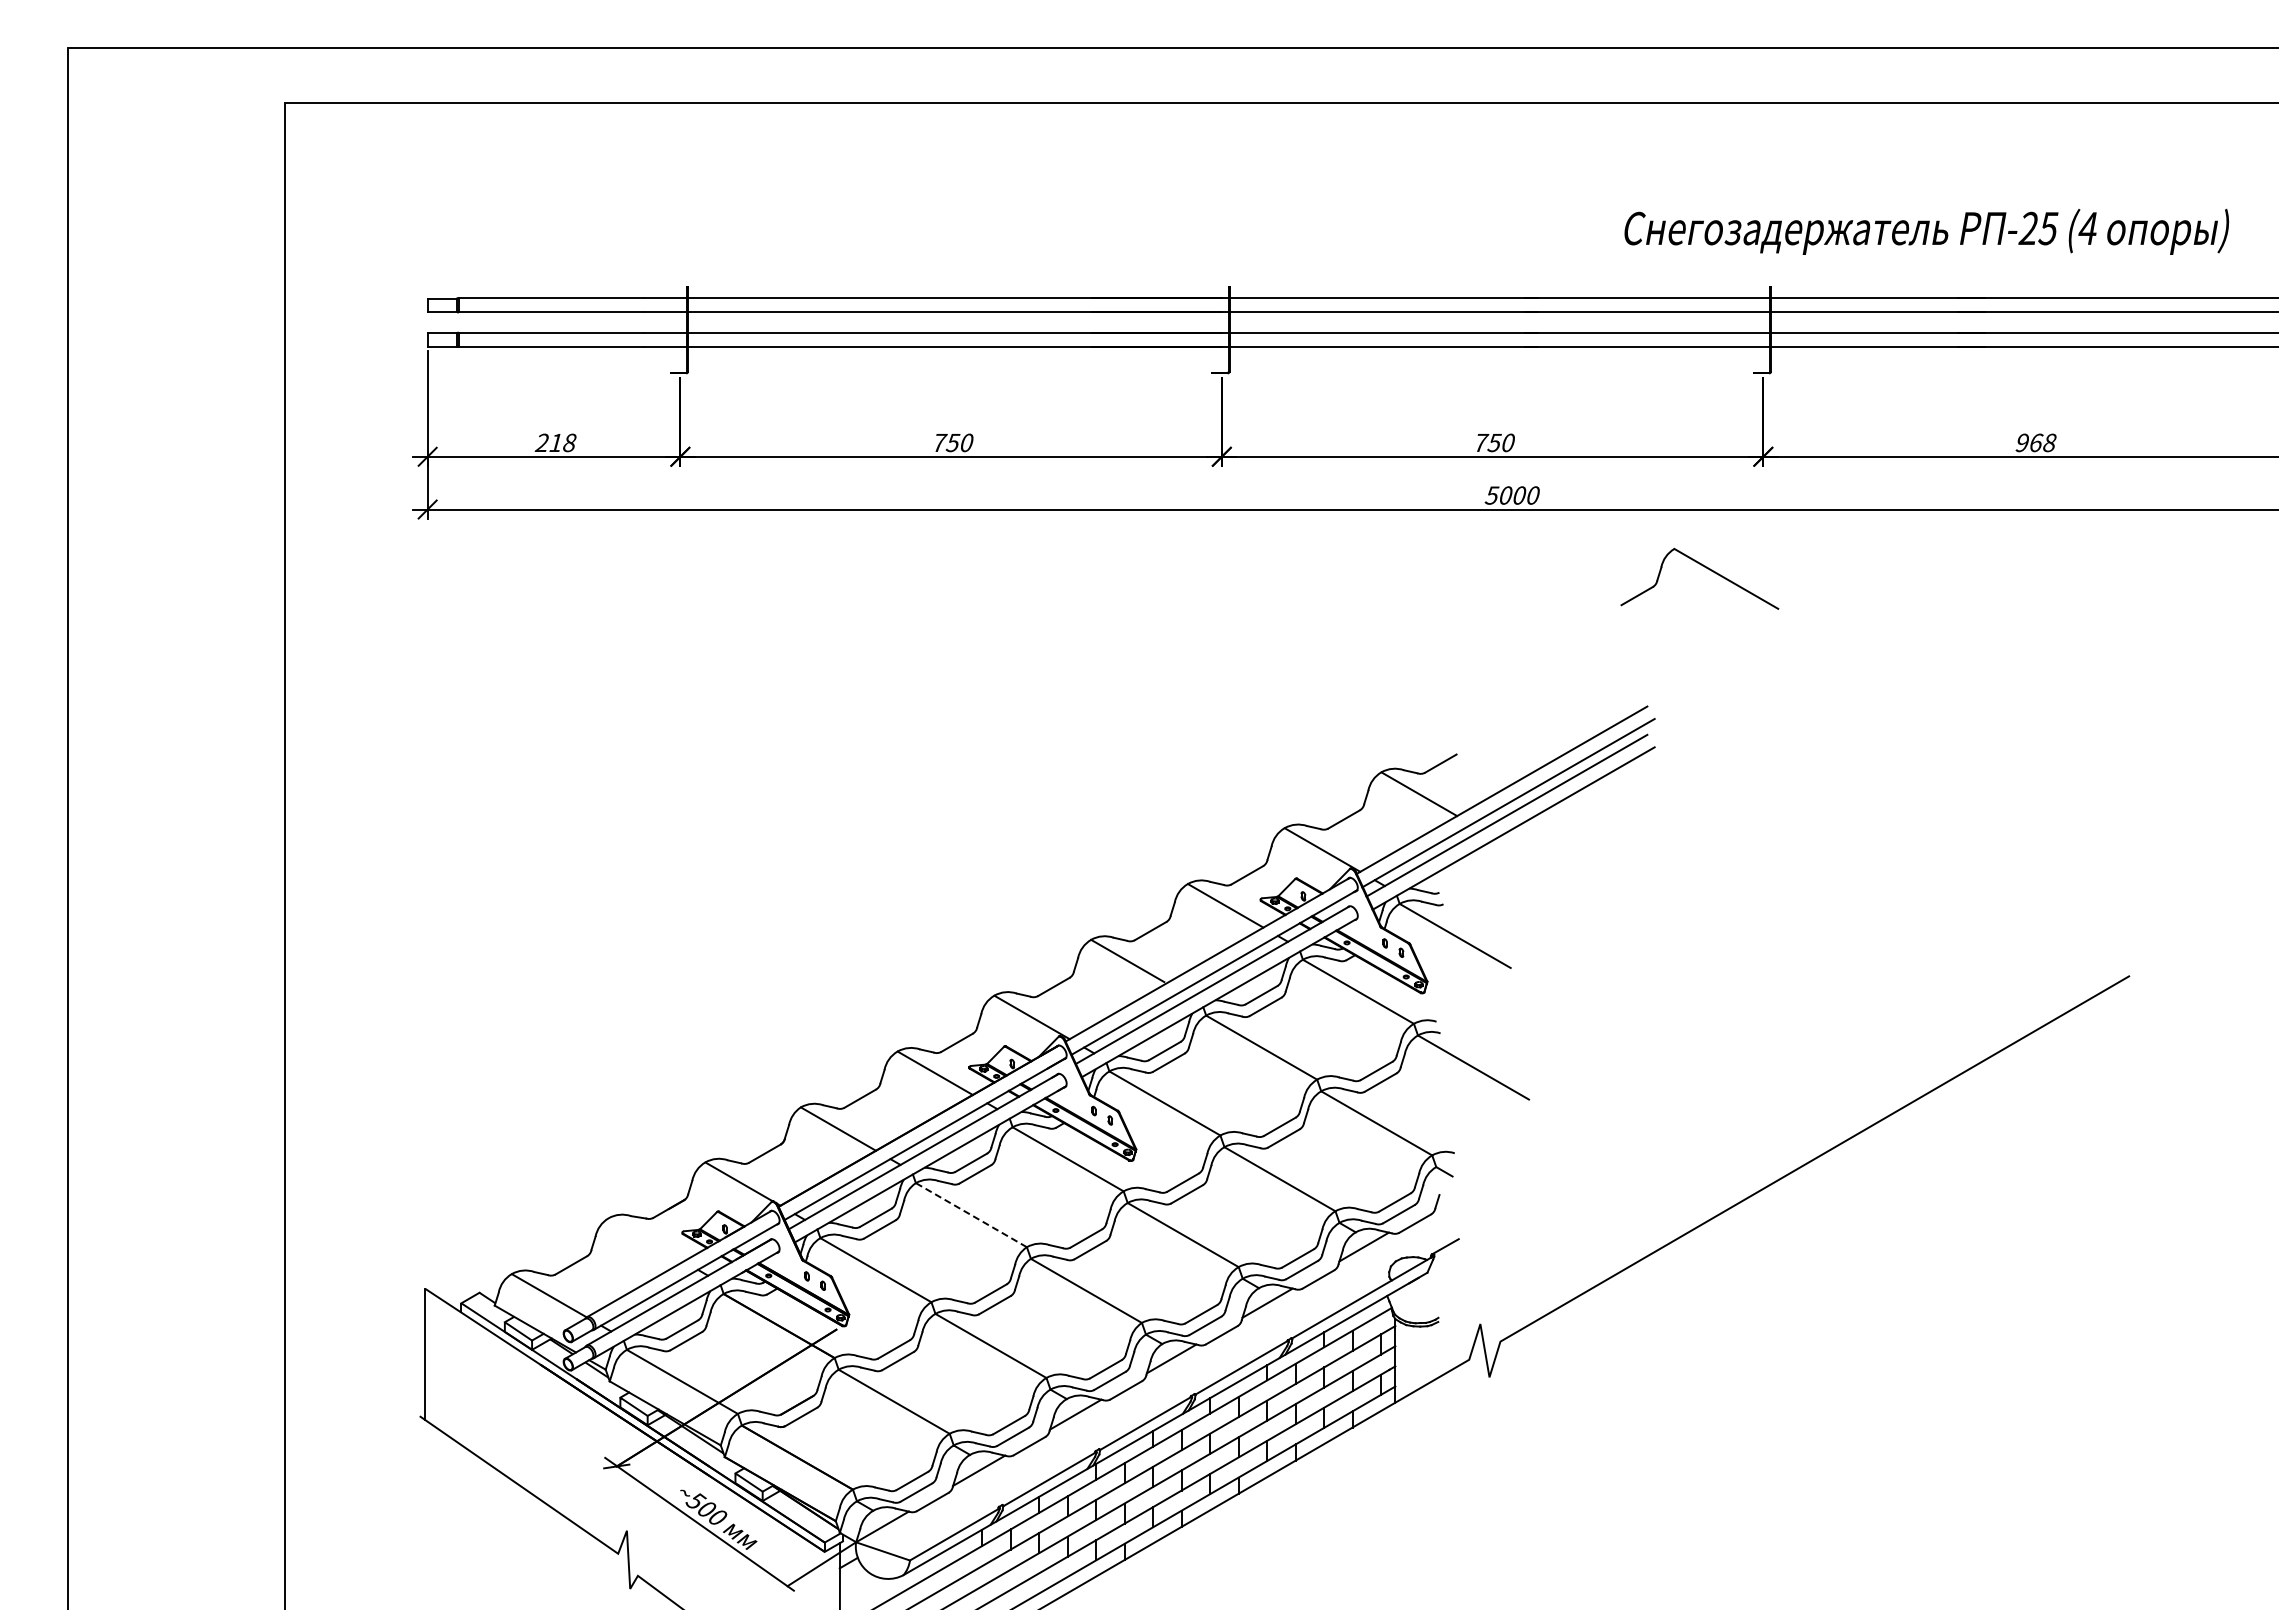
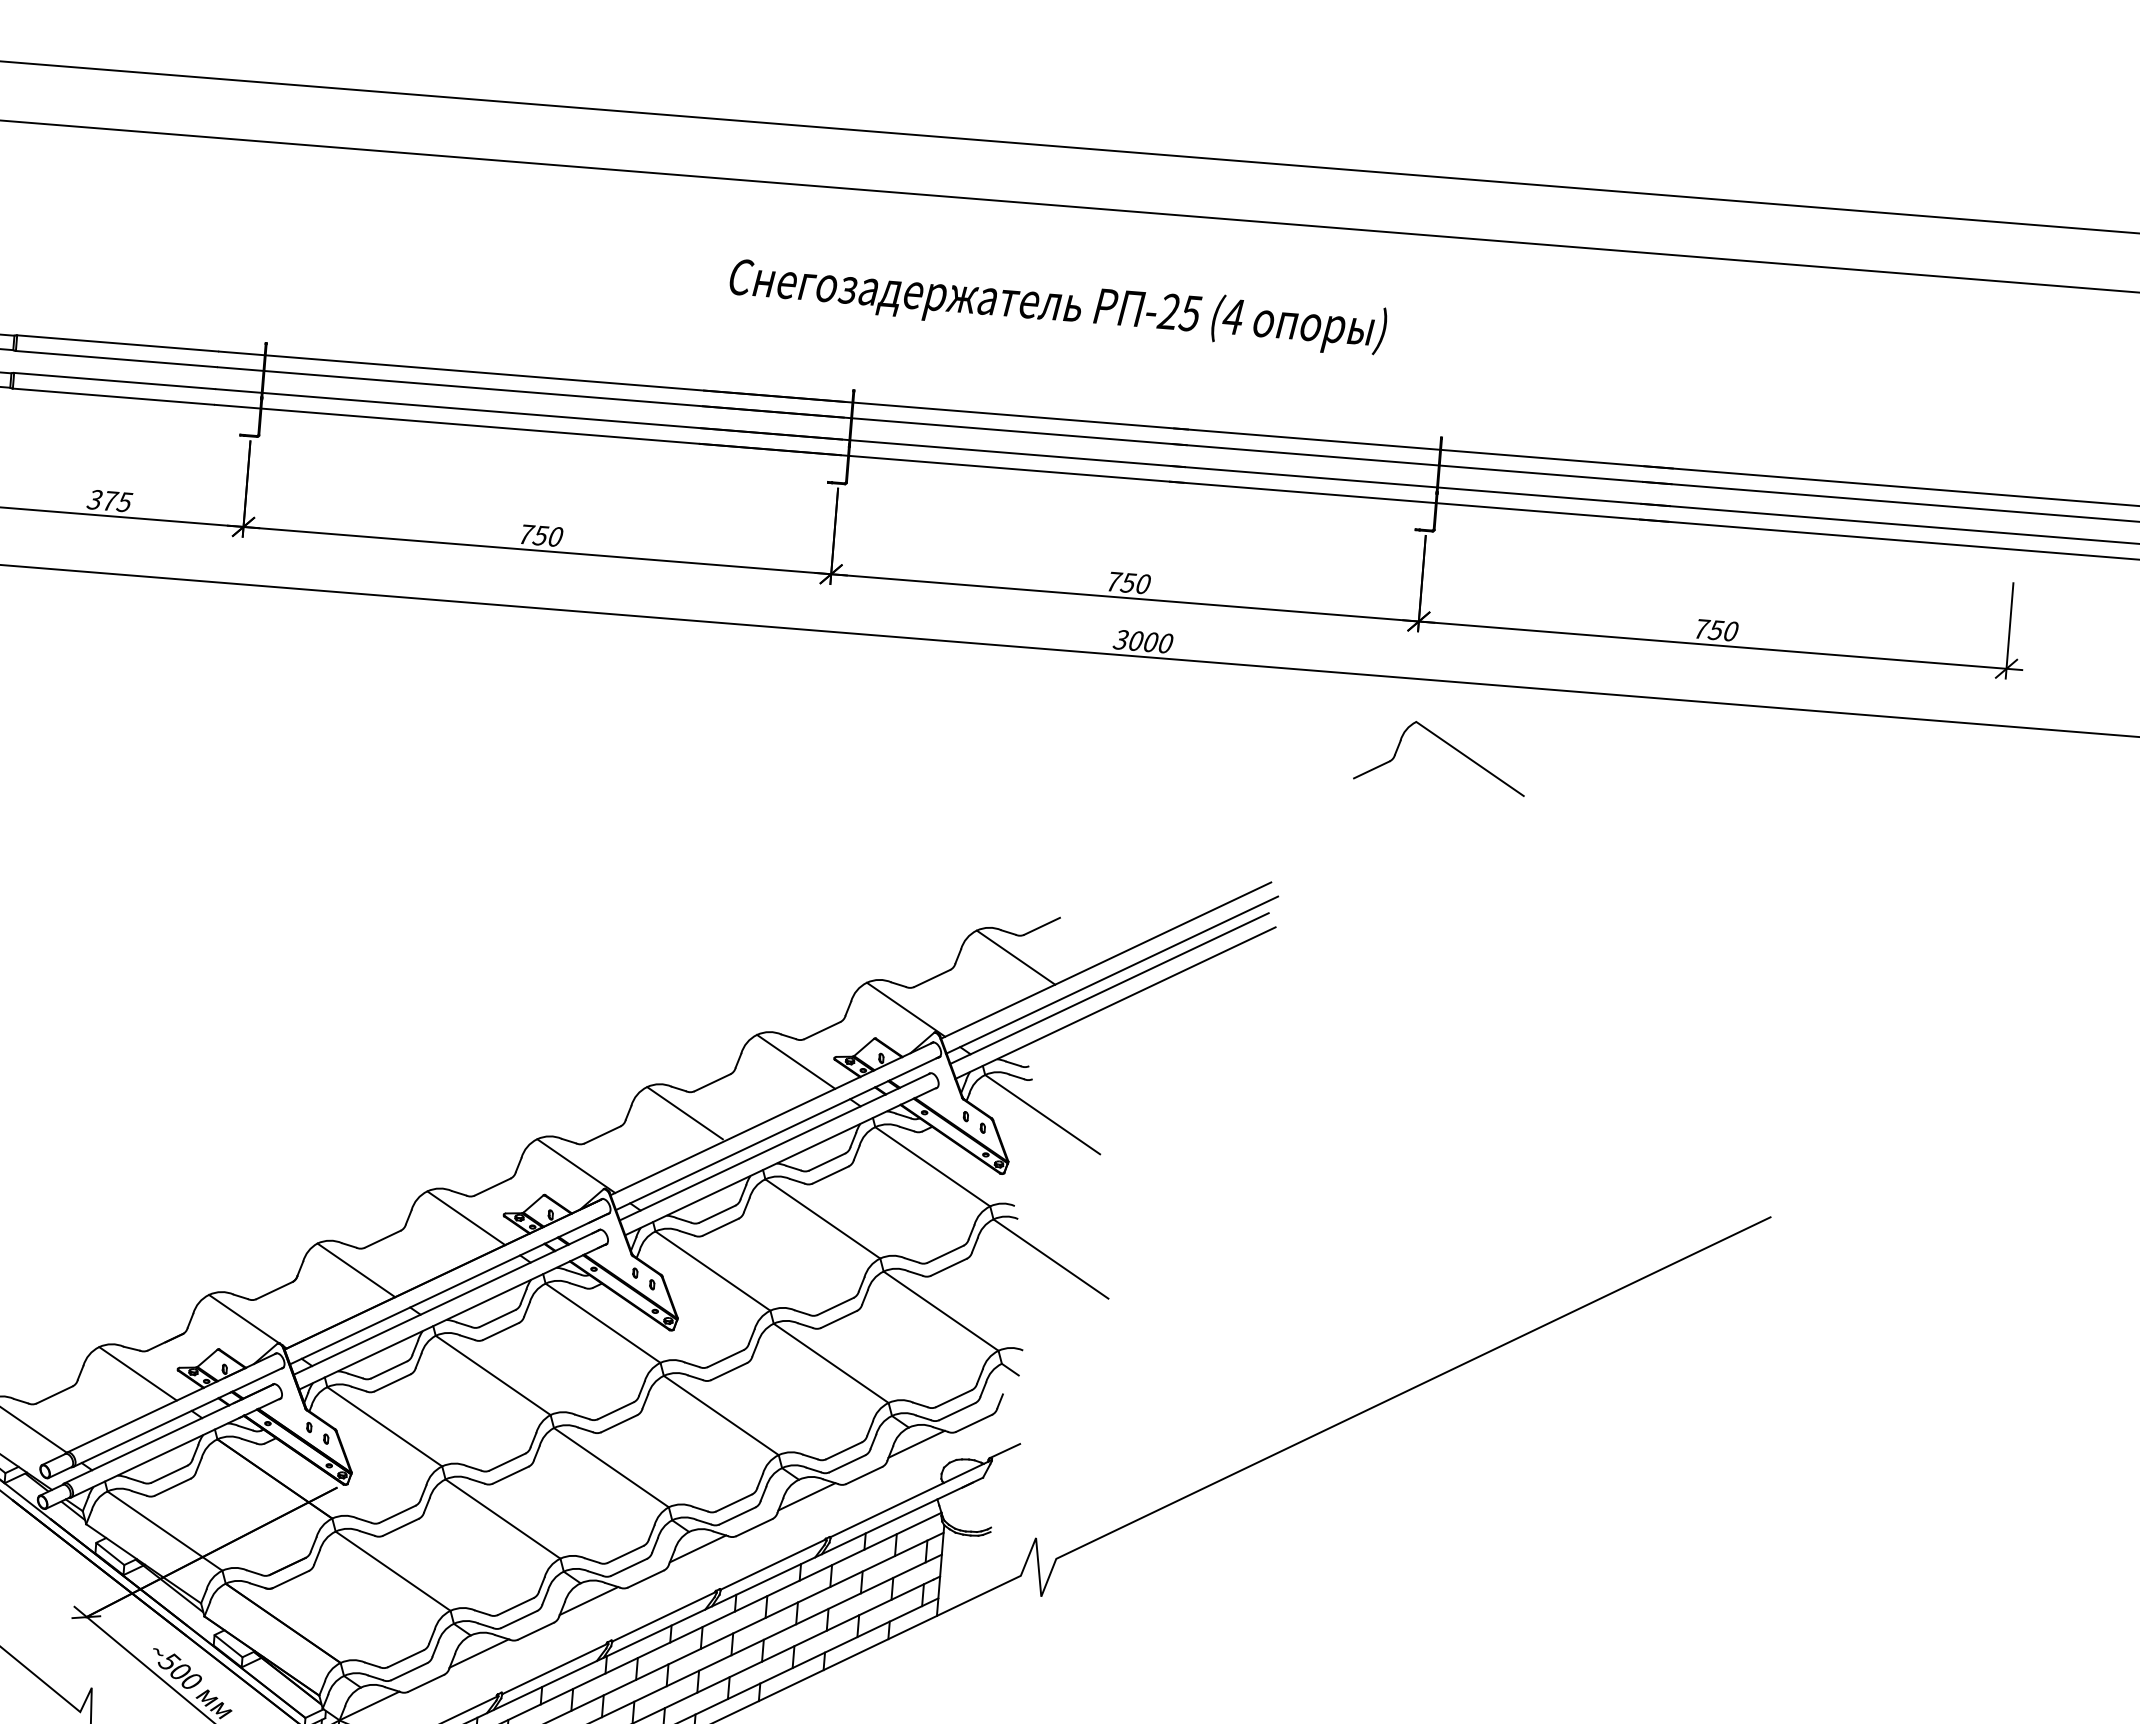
text: (1926, 231) -> (1057, 305), moved
text: (555, 442) -> (109, 500), 218 -> 375
text: (2035, 442) -> (1715, 629), 968 -> 750
text: (1492, 495) -> (1121, 639), 5000 -> 3000
part: (1707, 569) -> (1450, 747), moved
line: (970, 1214) -> (492, 1374), dashed -> solid
line: (645, 1239) -> (137, 1373), added

